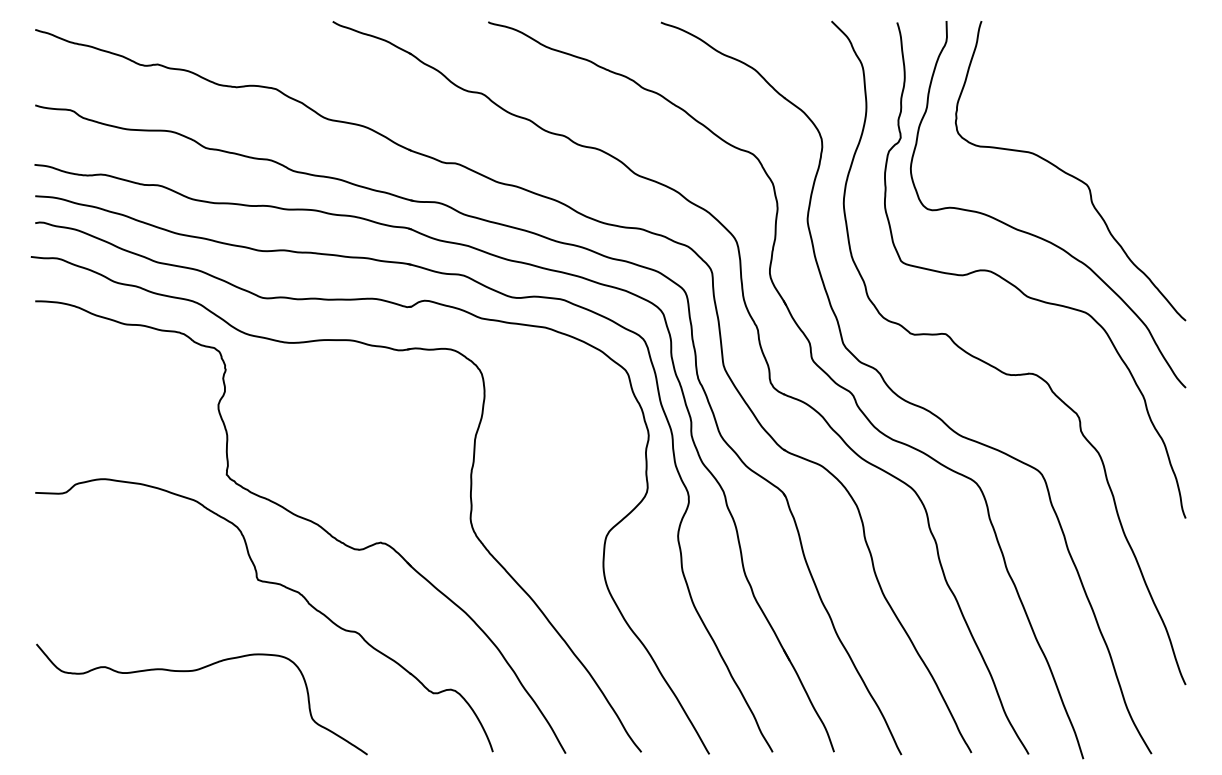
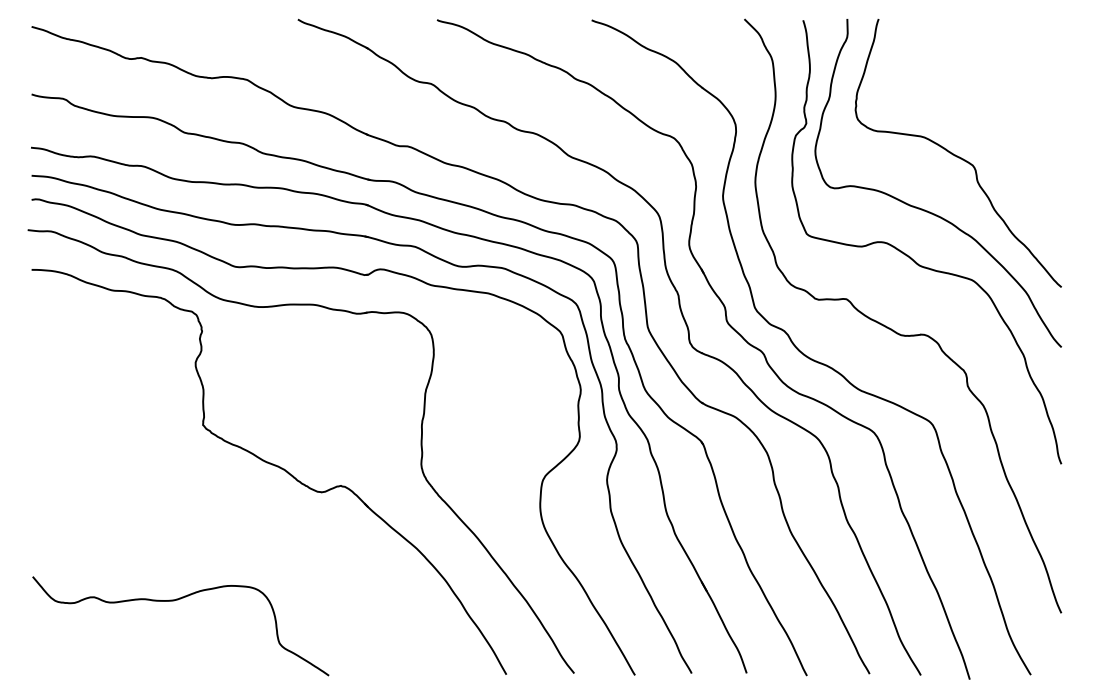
part: (267, 583) -> (239, 522), removed

